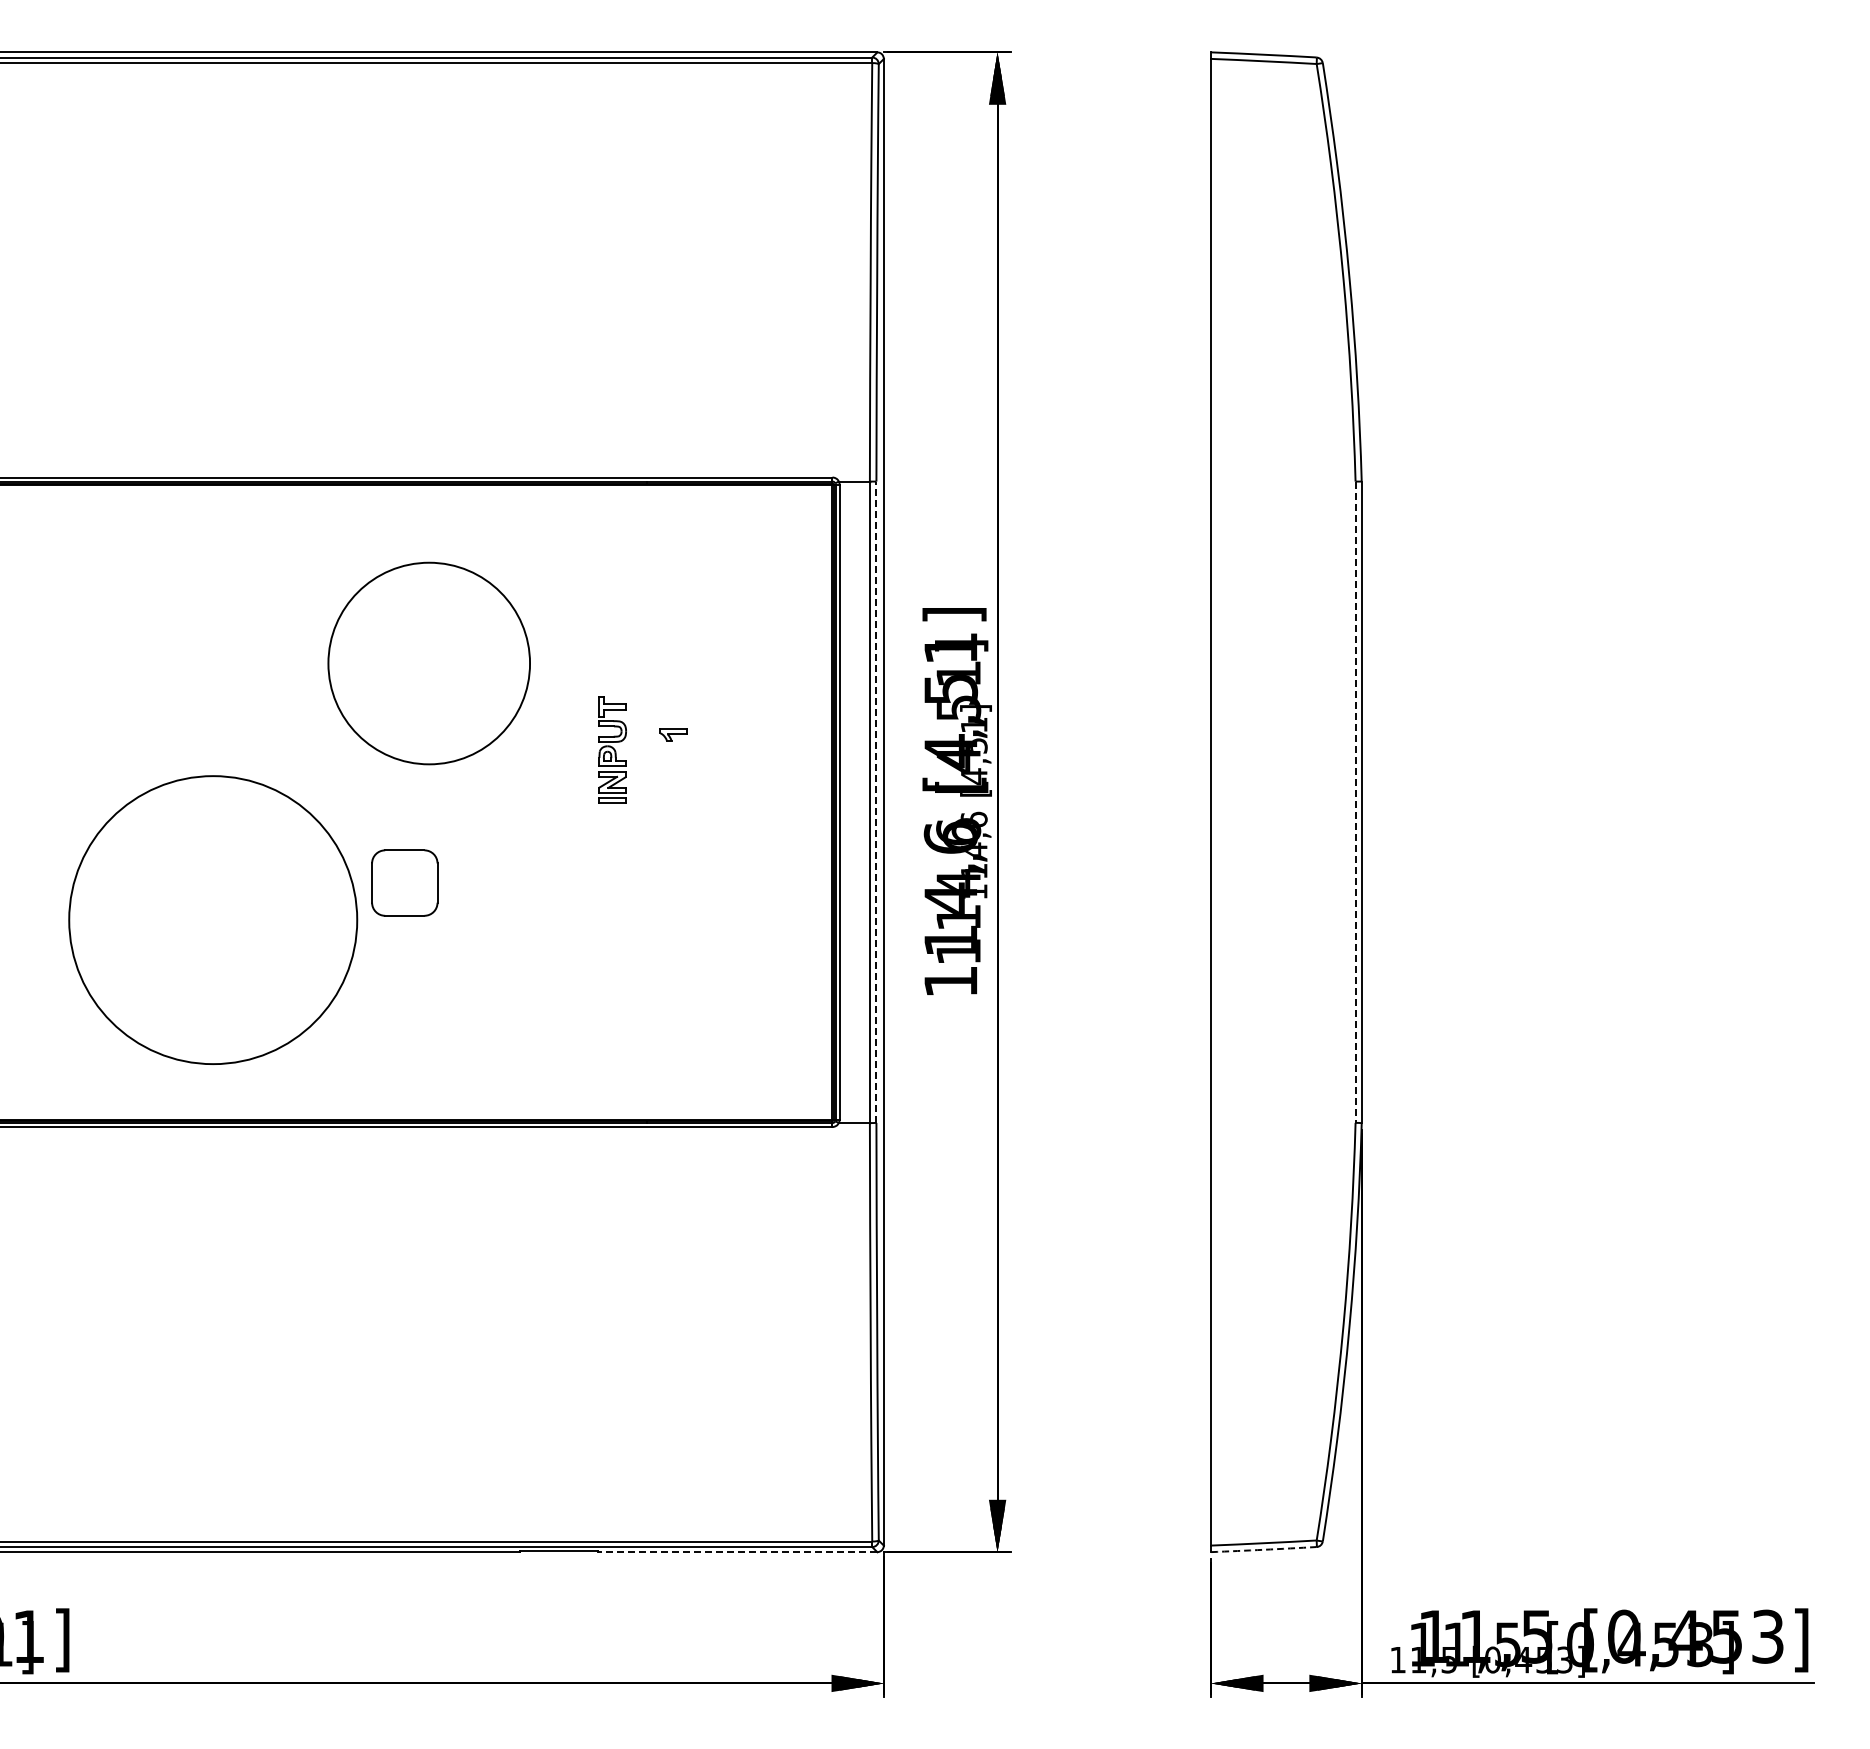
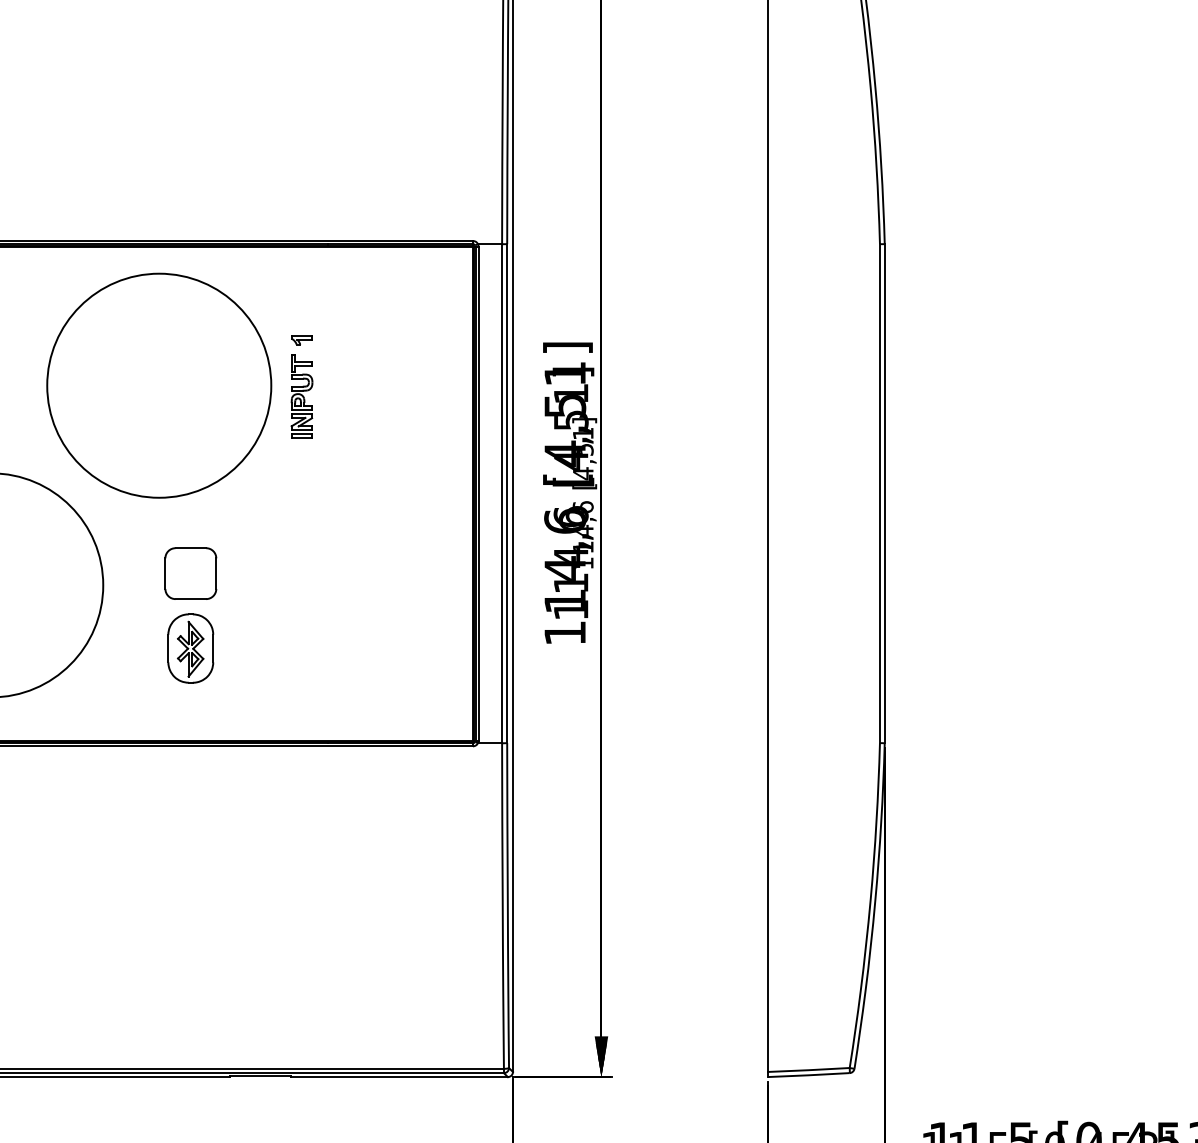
circle: (429, 663) -> (159, 385), size x1.43
part: (673, 734) -> (301, 339), moved
part: (612, 749) -> (301, 396), moved
line: (876, 802) -> (507, 493), dashed -> solid
line: (1355, 802) -> (879, 493), dashed -> solid
part: (404, 882) -> (190, 573), moved
part: (469, 1001) -> (190, 648), added
arc: (1263, 1549) -> (808, 1075), dashed -> solid
line: (737, 1552) -> (399, 1077), dashed -> solid

